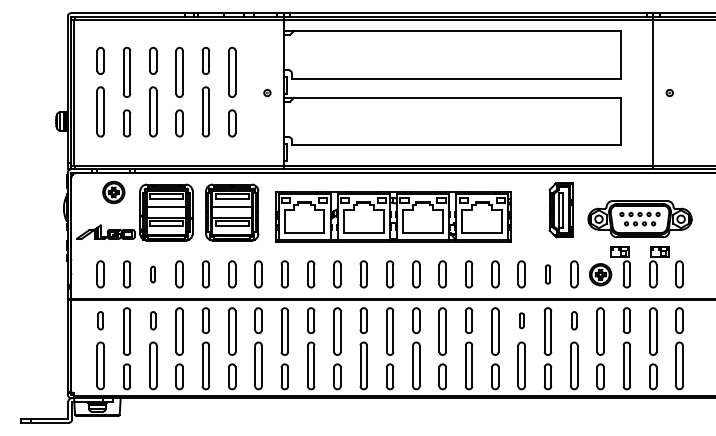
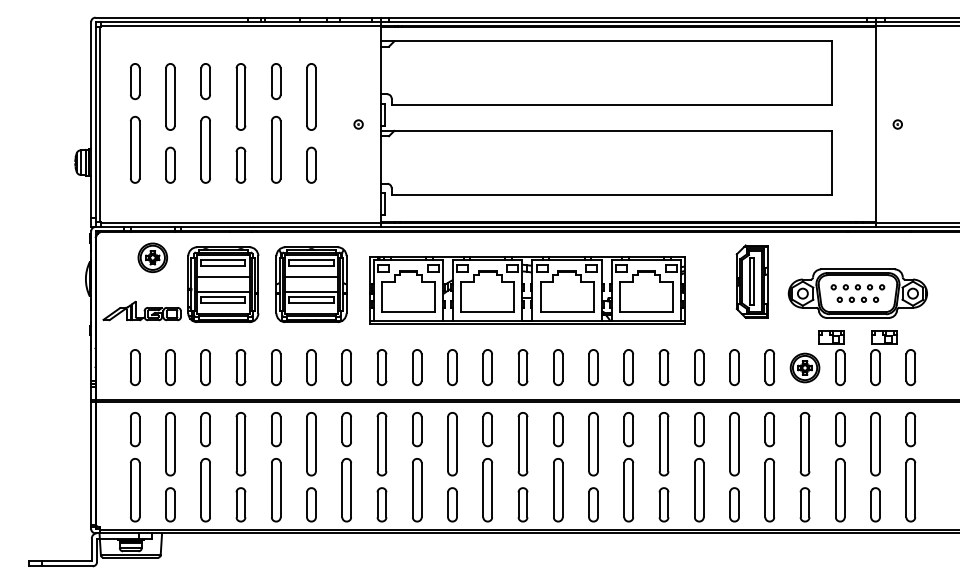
part: (153, 274) -> (205, 367), size x1.67
part: (547, 274) -> (734, 367), size x1.43
part: (100, 320) -> (135, 429), size x1.43
part: (153, 320) -> (205, 429), size x1.43
part: (521, 320) -> (699, 429), size x1.67
part: (574, 320) -> (769, 429), size x1.43

